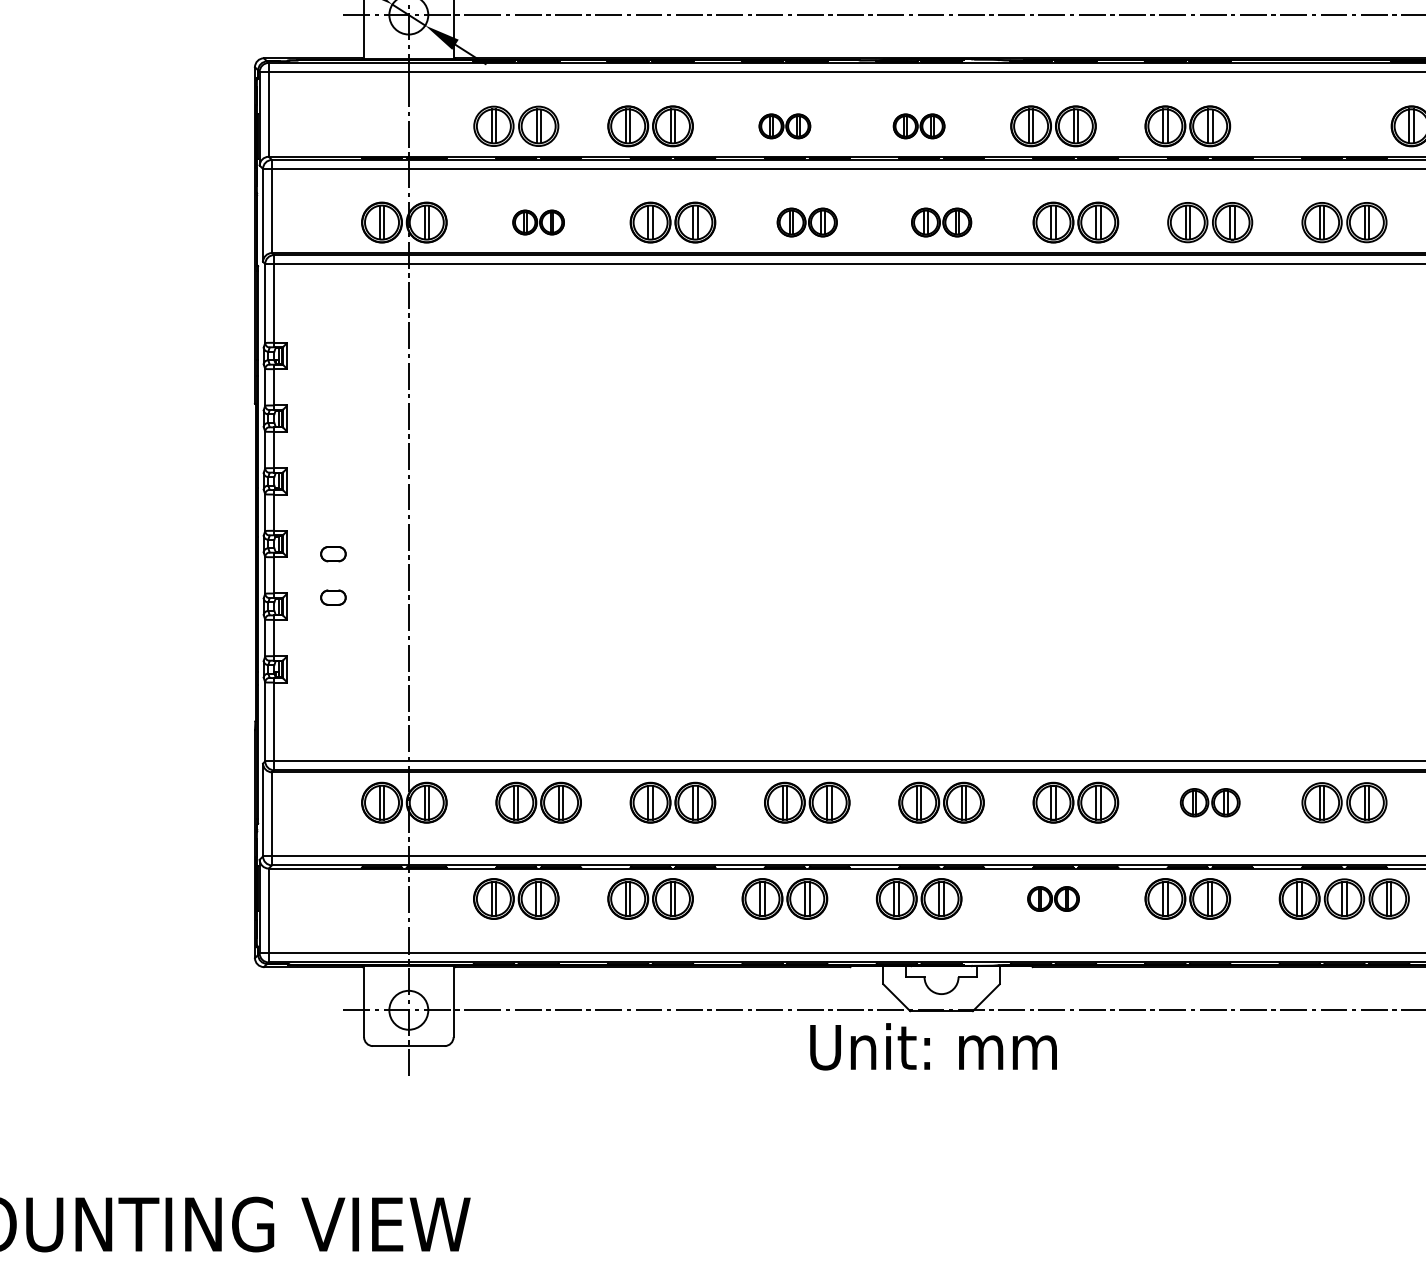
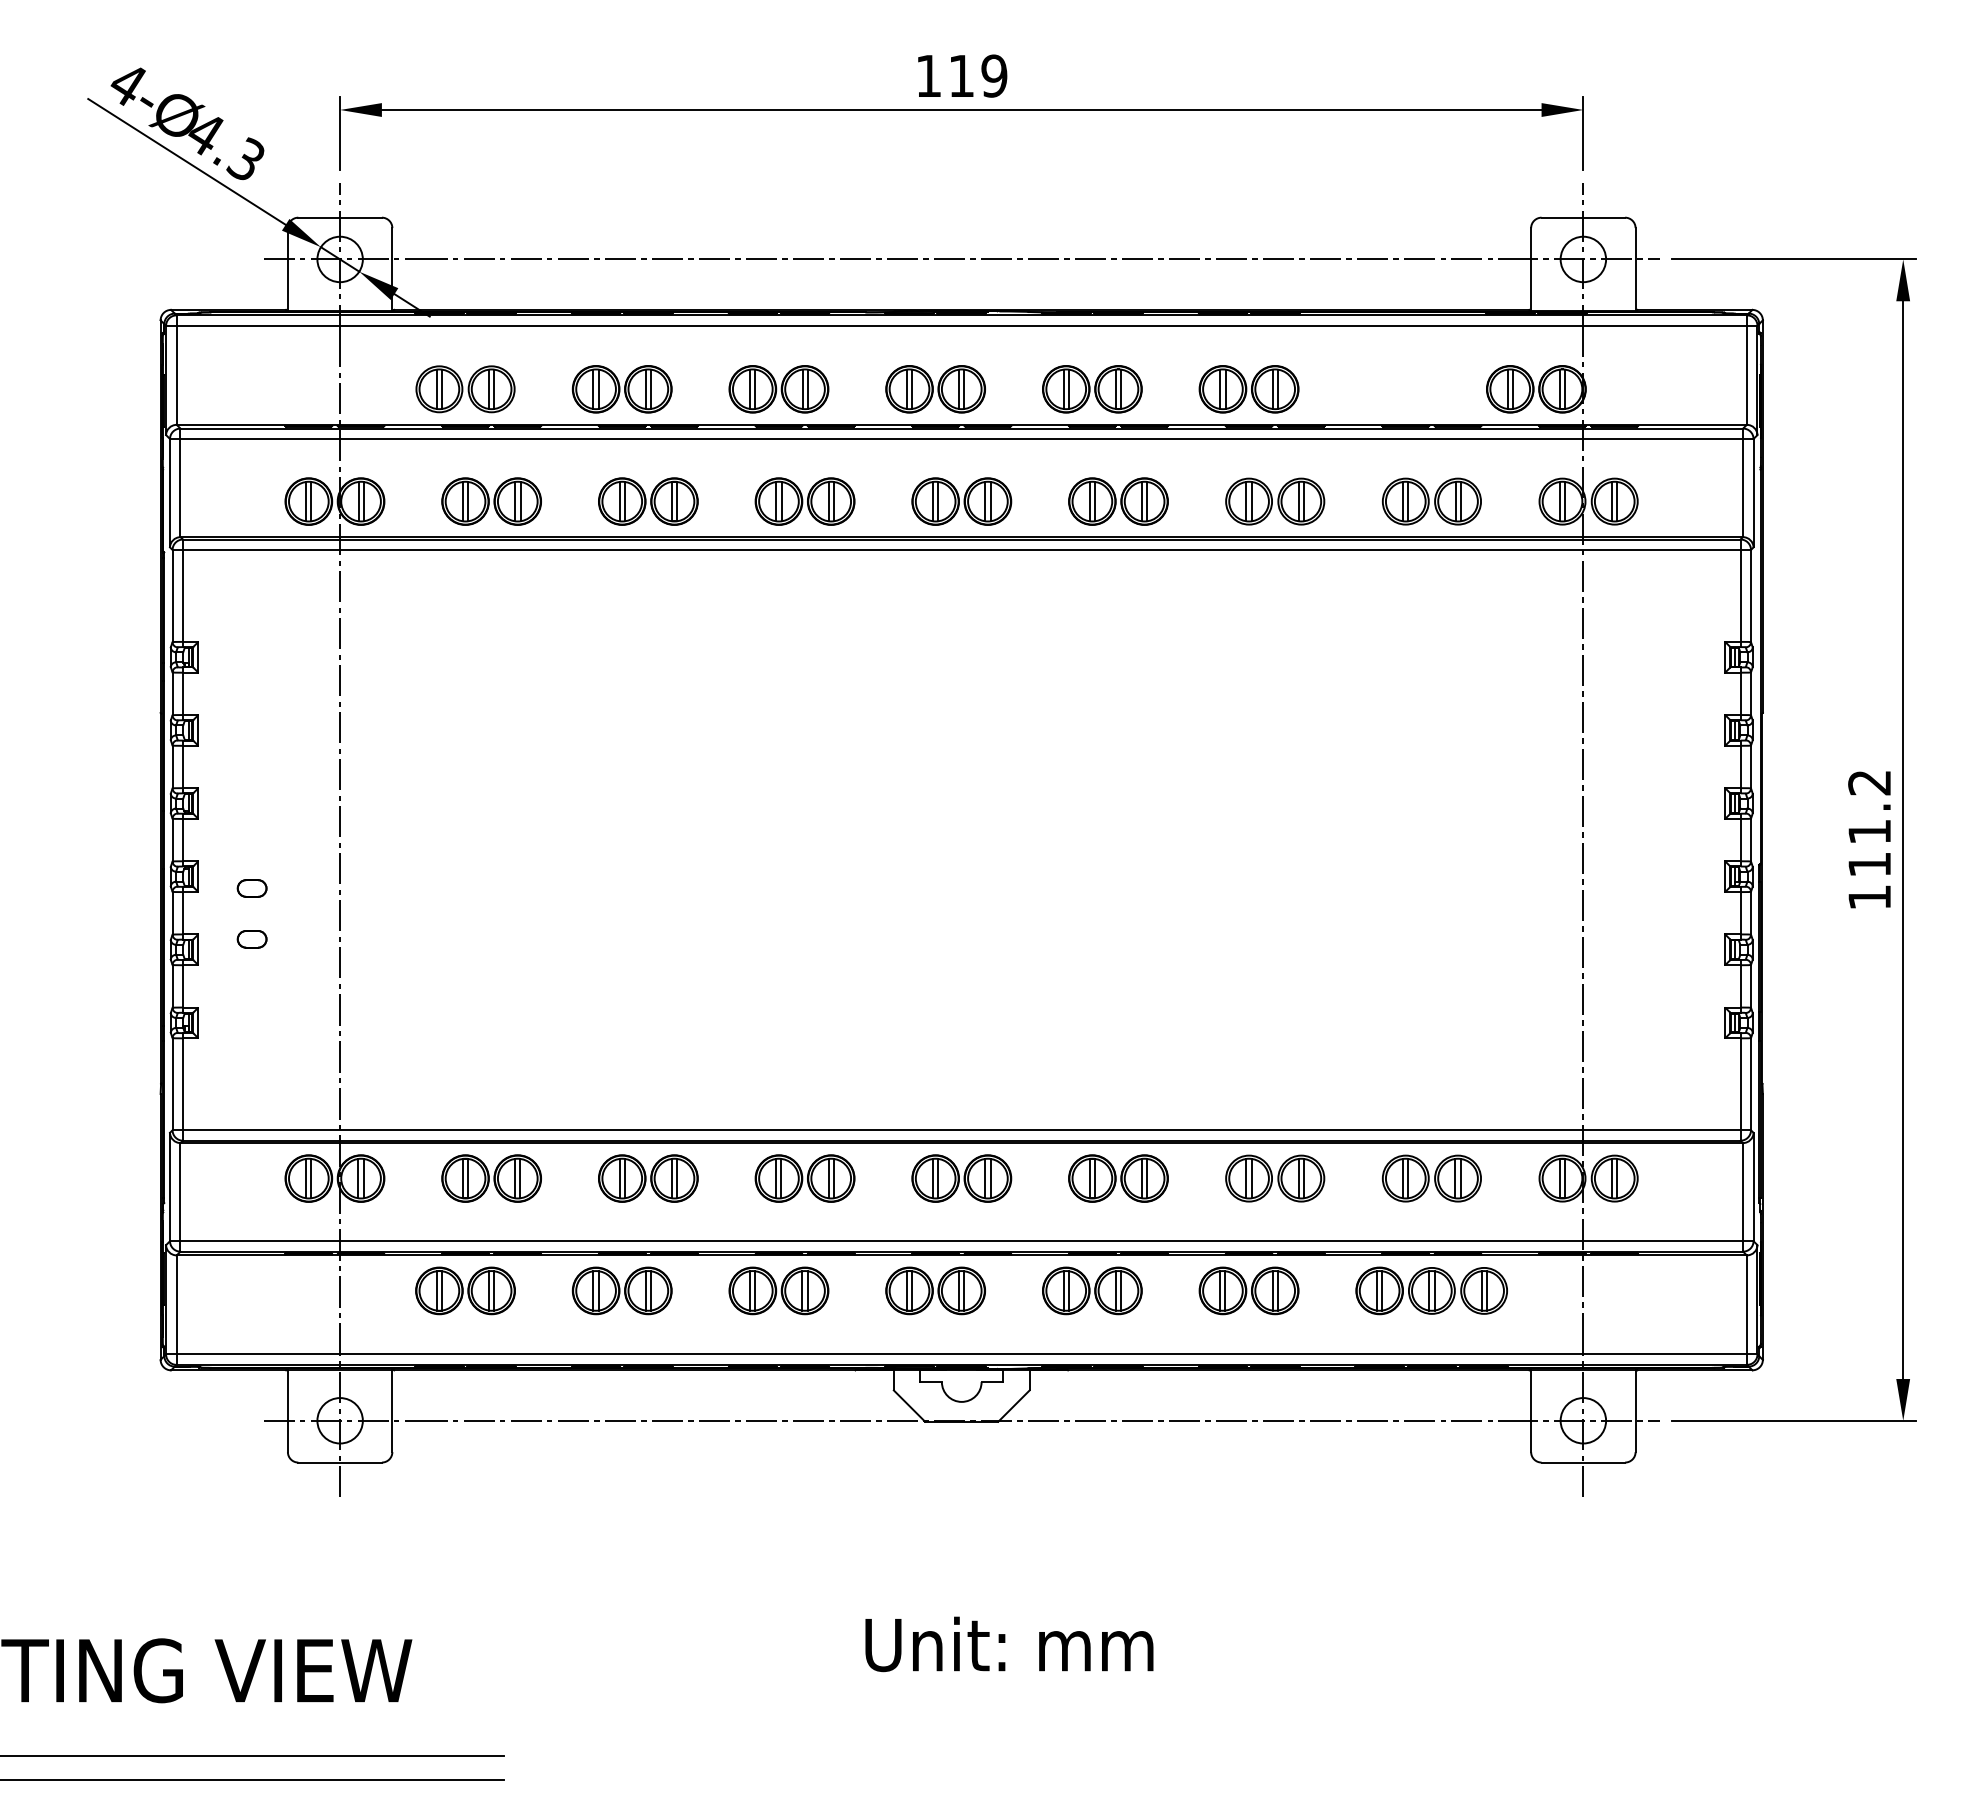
part: (784, 126) -> (778, 389), size x1.67
part: (919, 126) -> (935, 389), size x1.67
part: (538, 222) -> (491, 501), size x1.67
part: (806, 222) -> (804, 501), size x1.43
part: (941, 222) -> (961, 501), size x1.43
part: (1210, 802) -> (1275, 1178), size x1.43
part: (1053, 898) -> (1092, 1290), size x1.67
text: (933, 1046) -> (1009, 1644), moved

